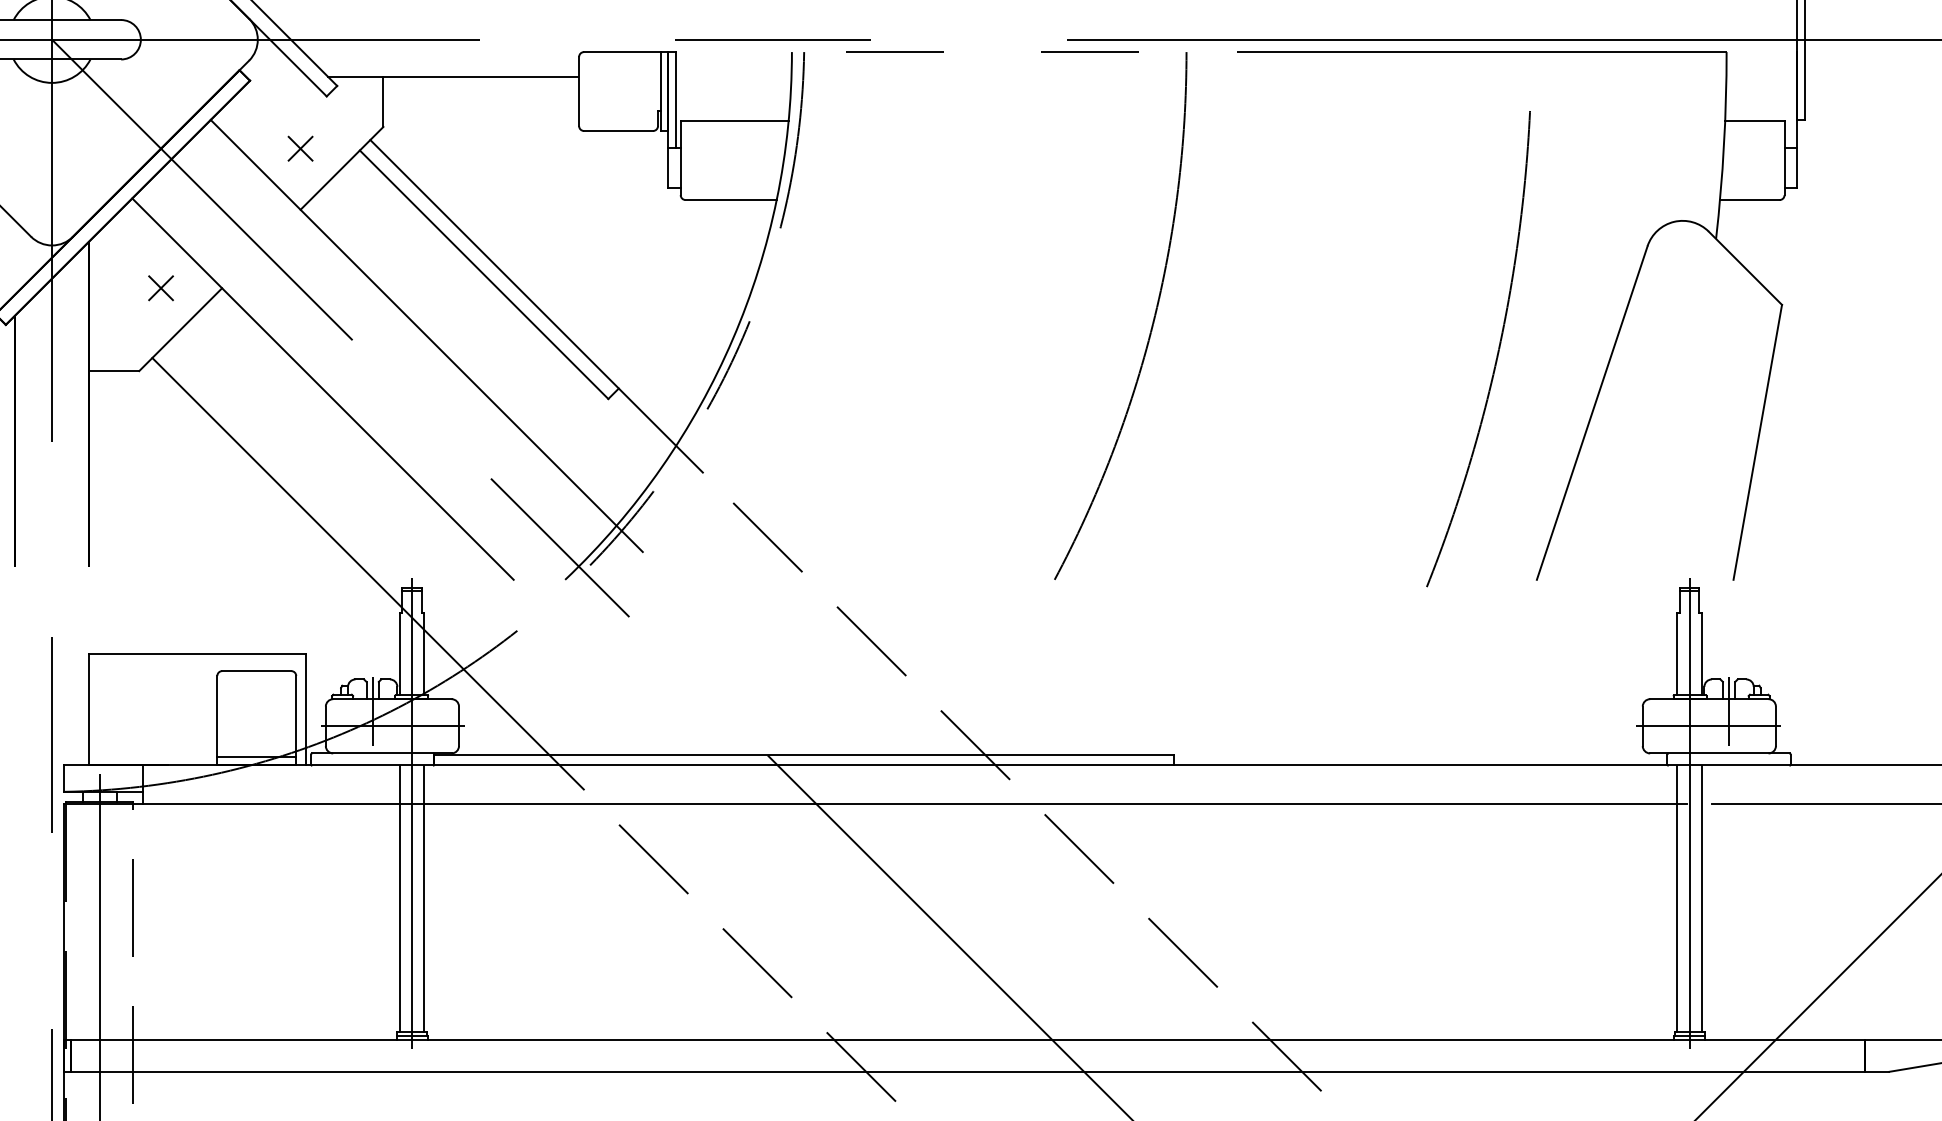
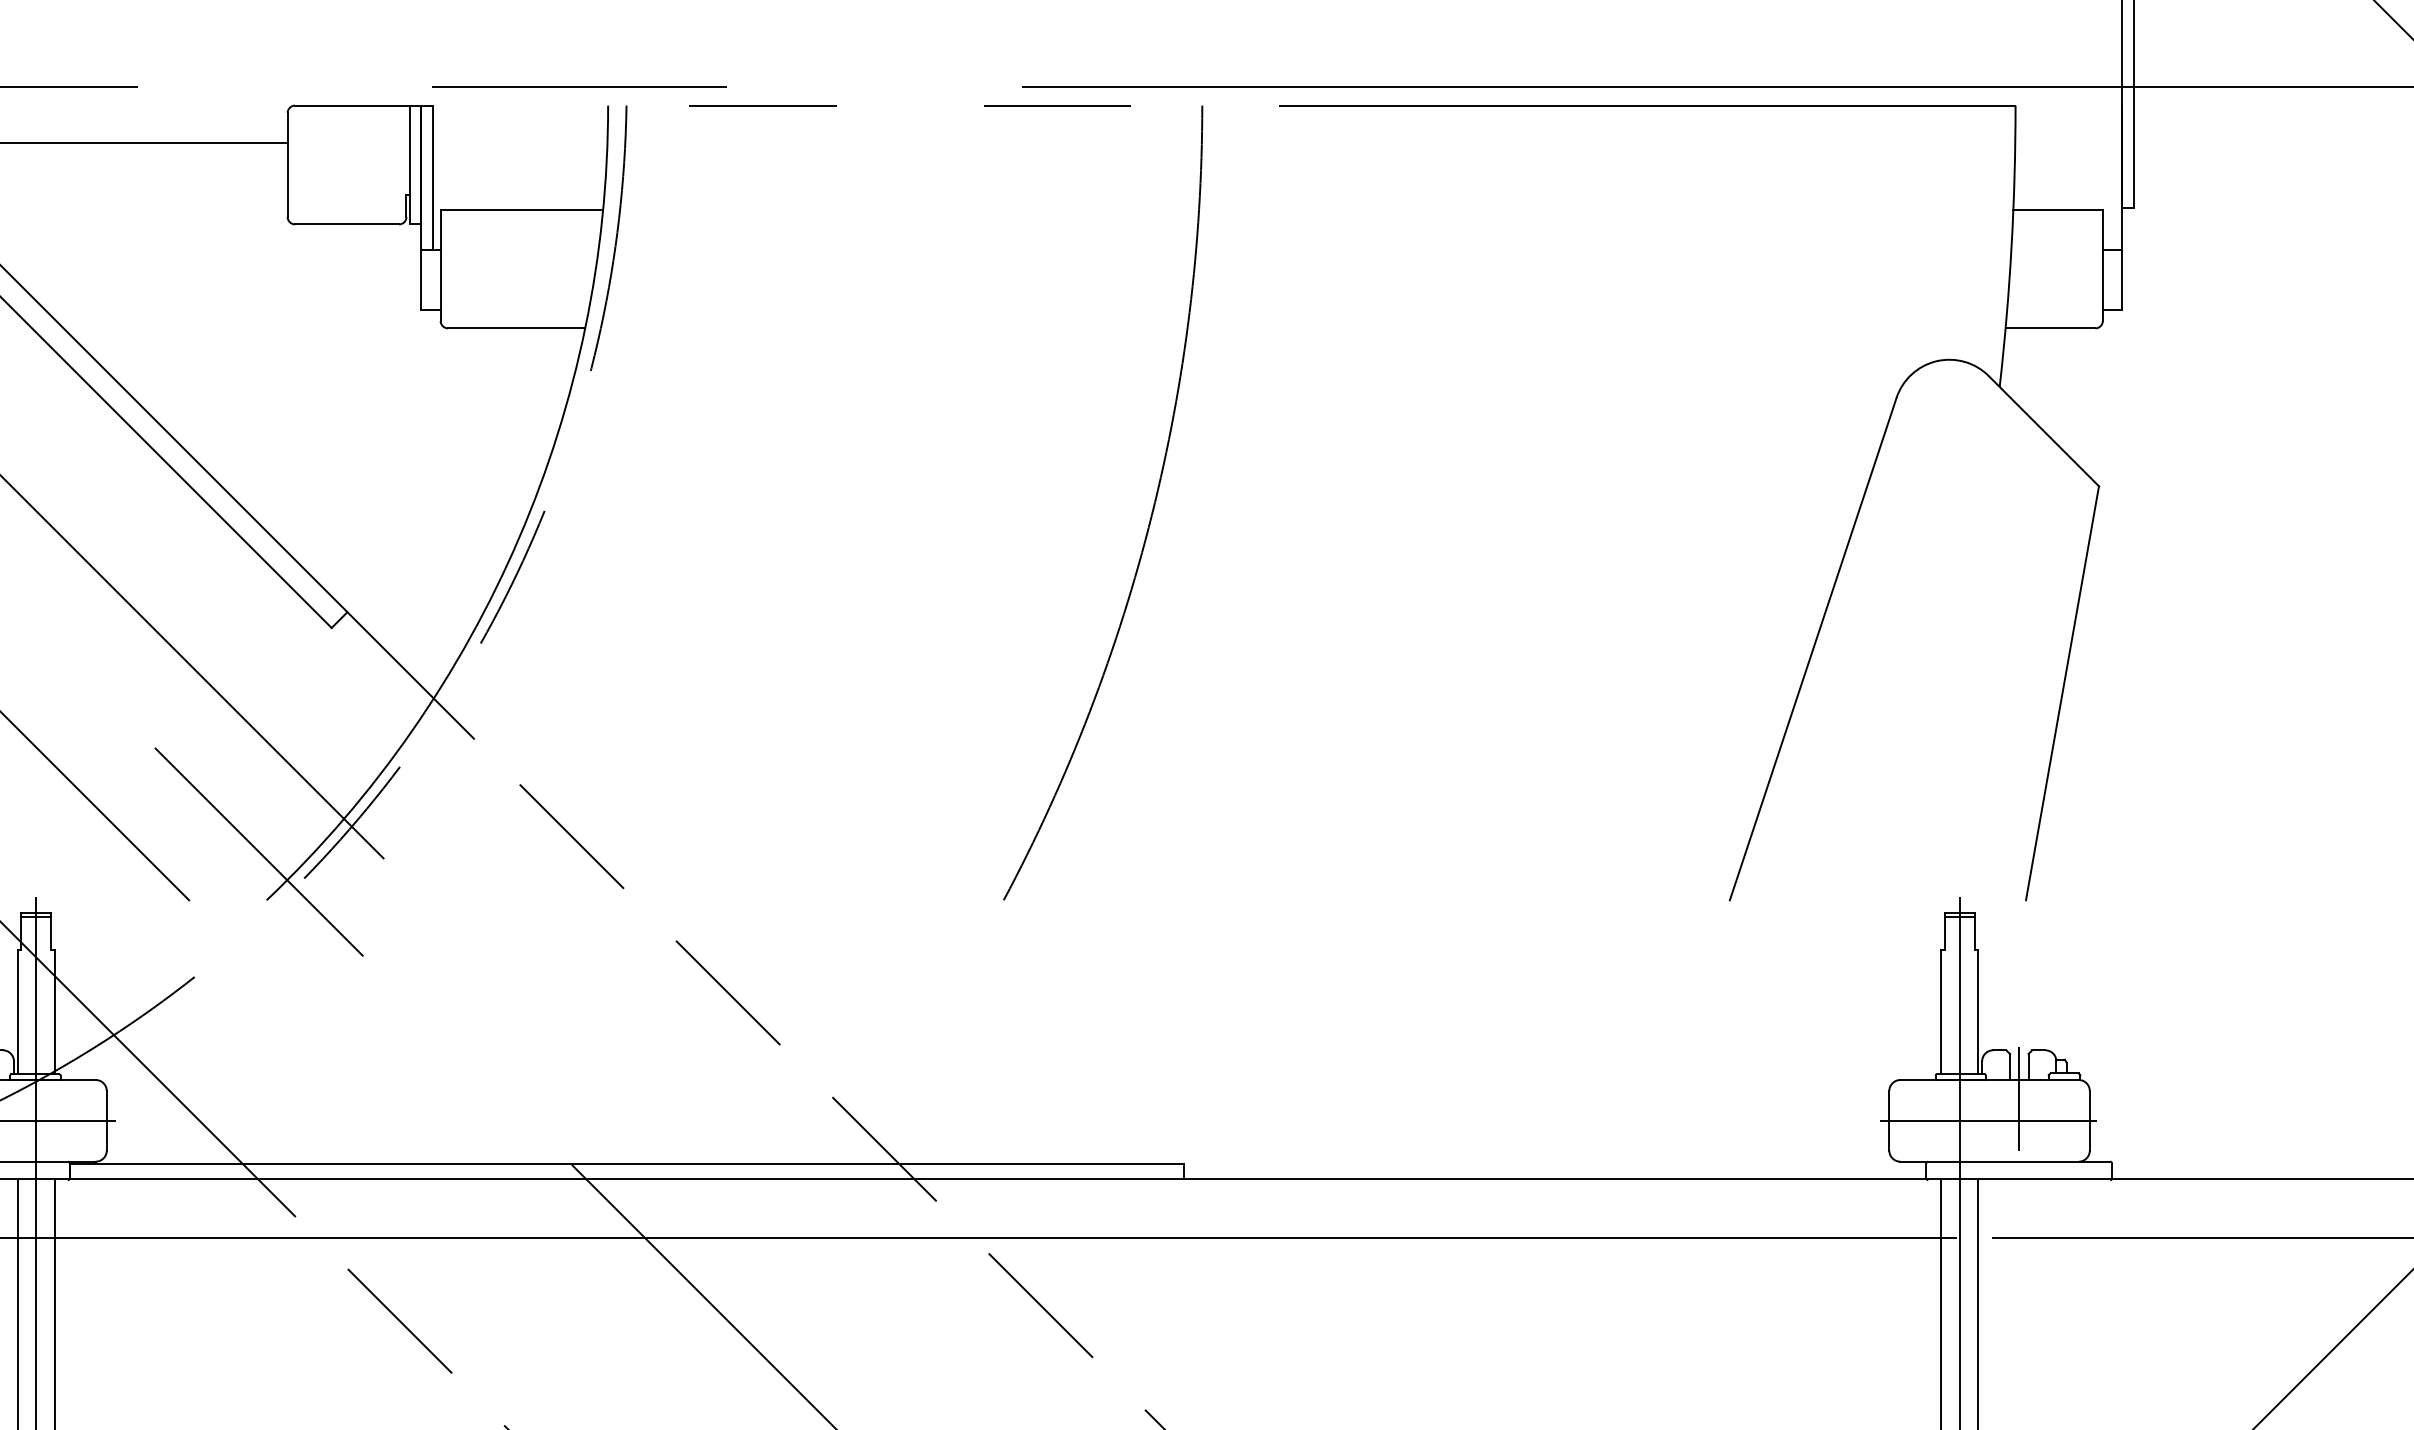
part: (1496, 355) -> (1669, 562), removed

